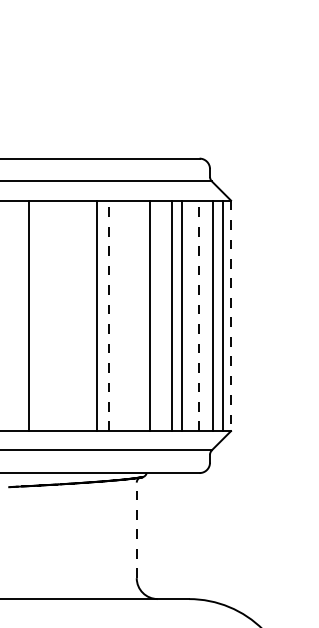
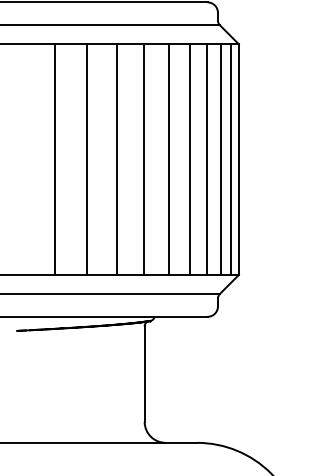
line: (29, 315) -> (55, 159), moved
line: (96, 315) -> (86, 159), moved
line: (109, 315) -> (117, 159), dashed -> solid
line: (150, 315) -> (144, 159), moved
line: (171, 315) -> (168, 159), moved
line: (199, 315) -> (207, 159), dashed -> solid
line: (231, 316) -> (239, 160), dashed -> solid
line: (136, 530) -> (144, 374), dashed -> solid

